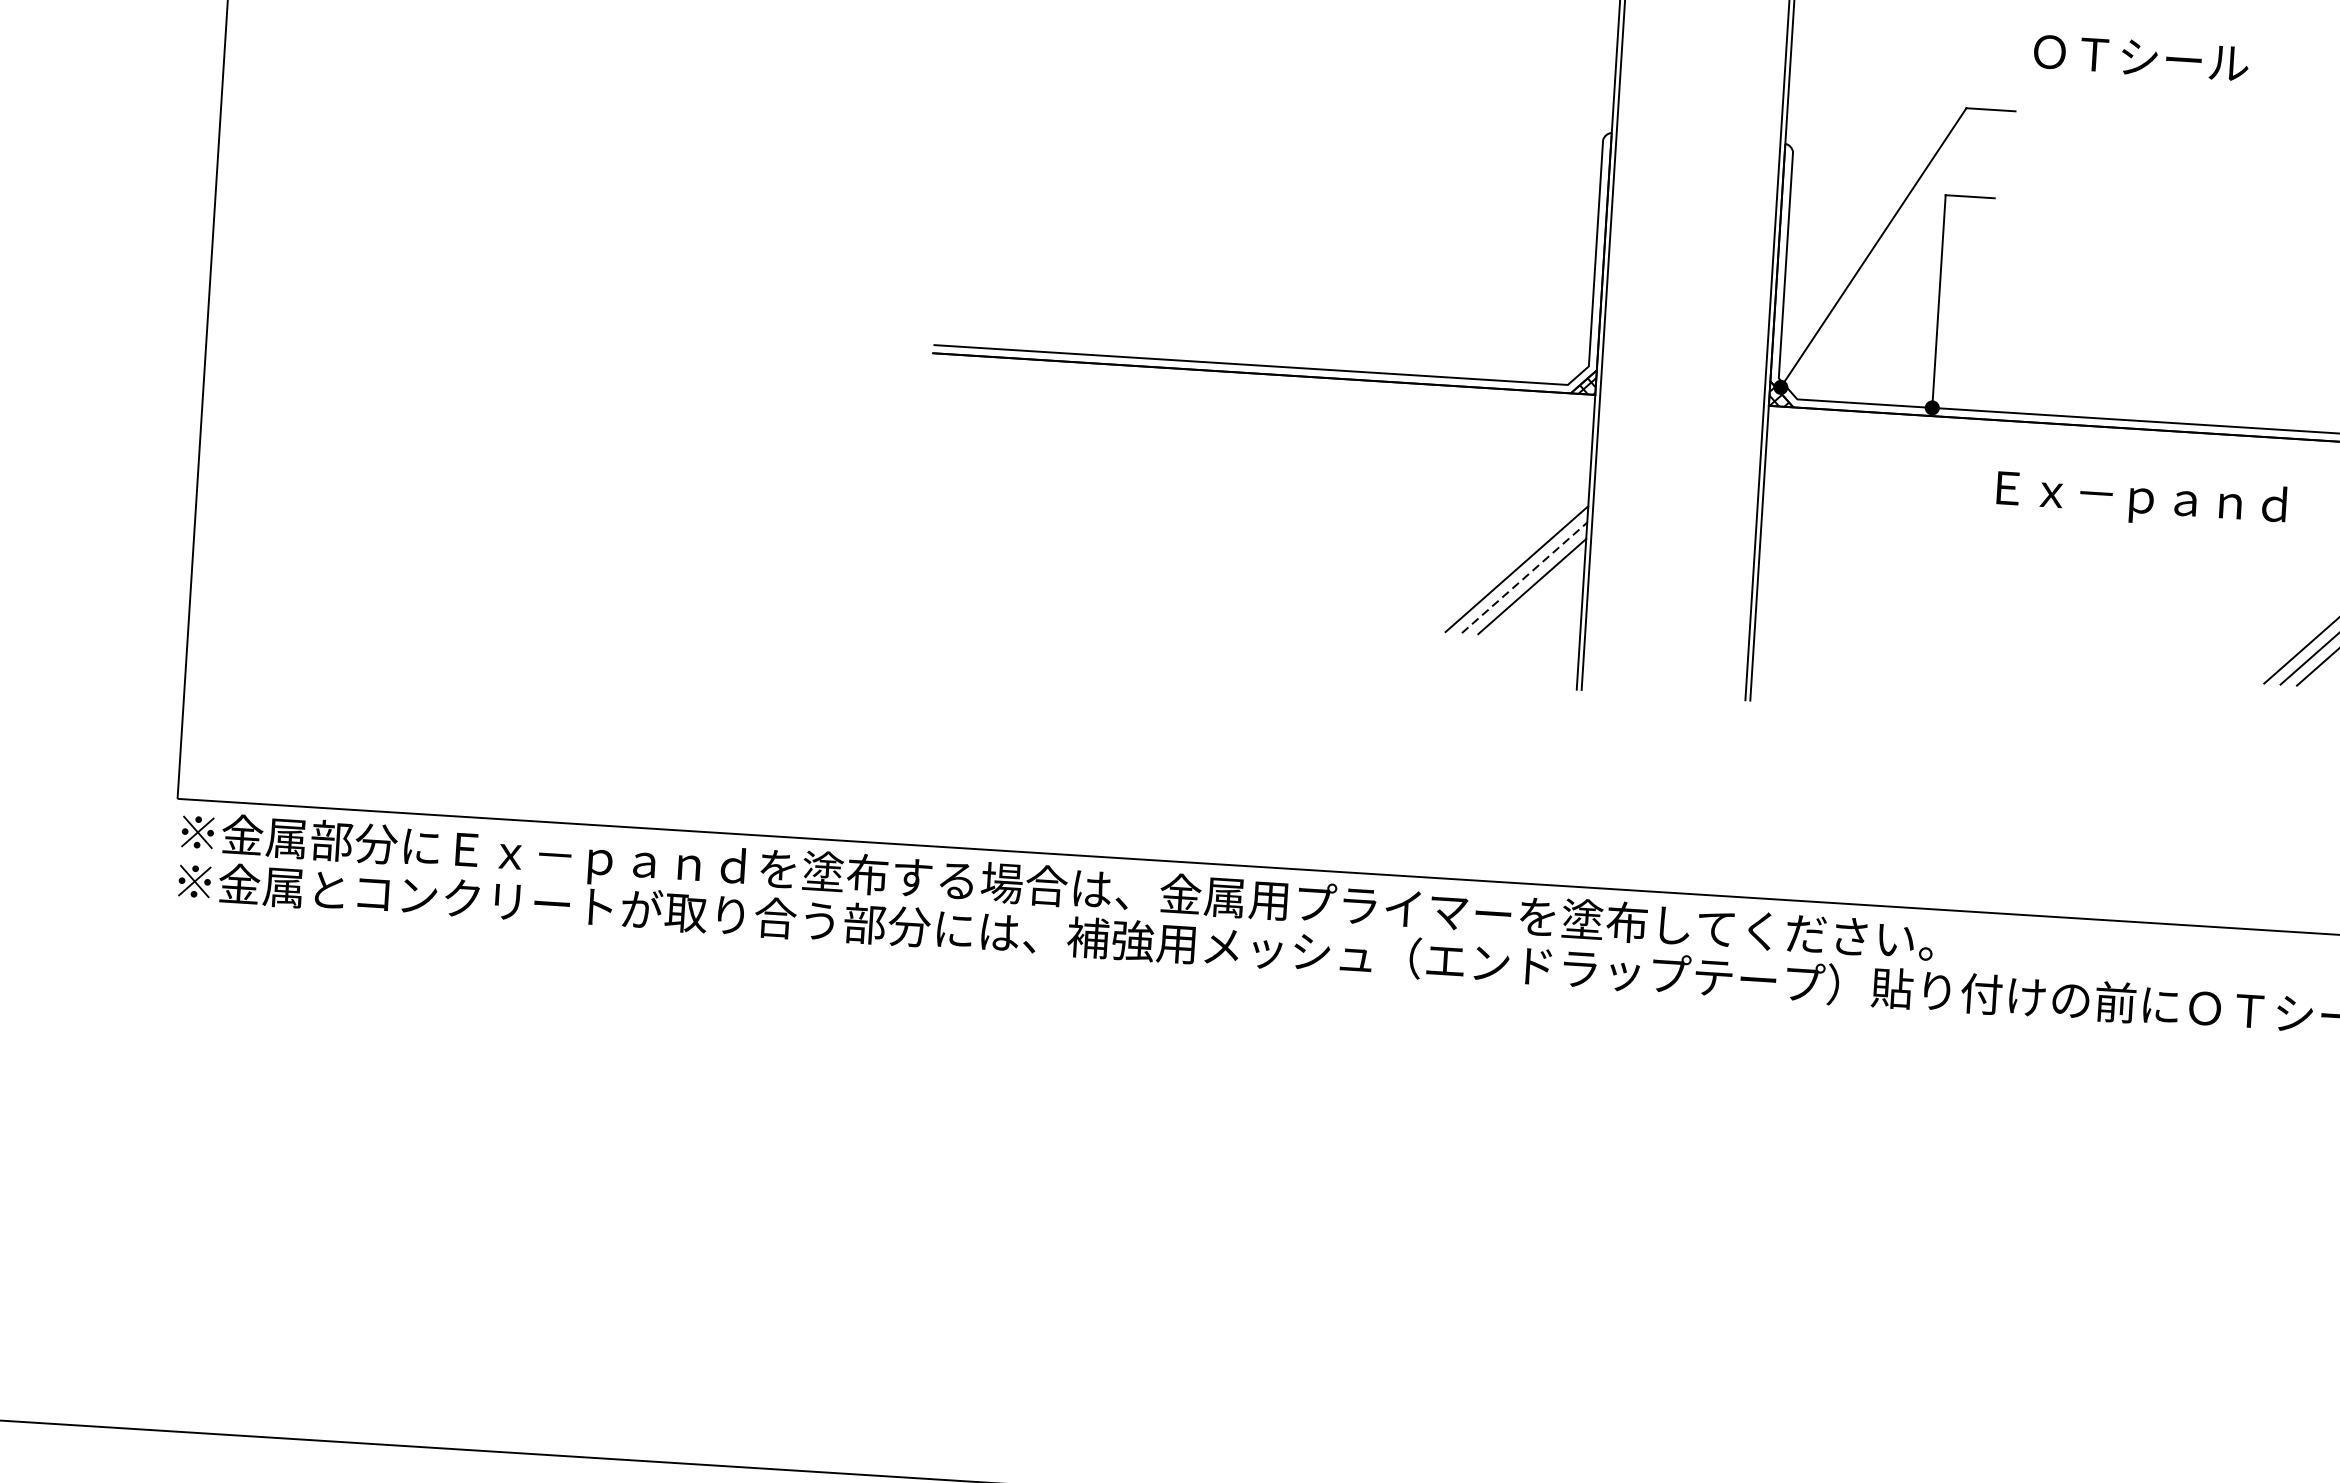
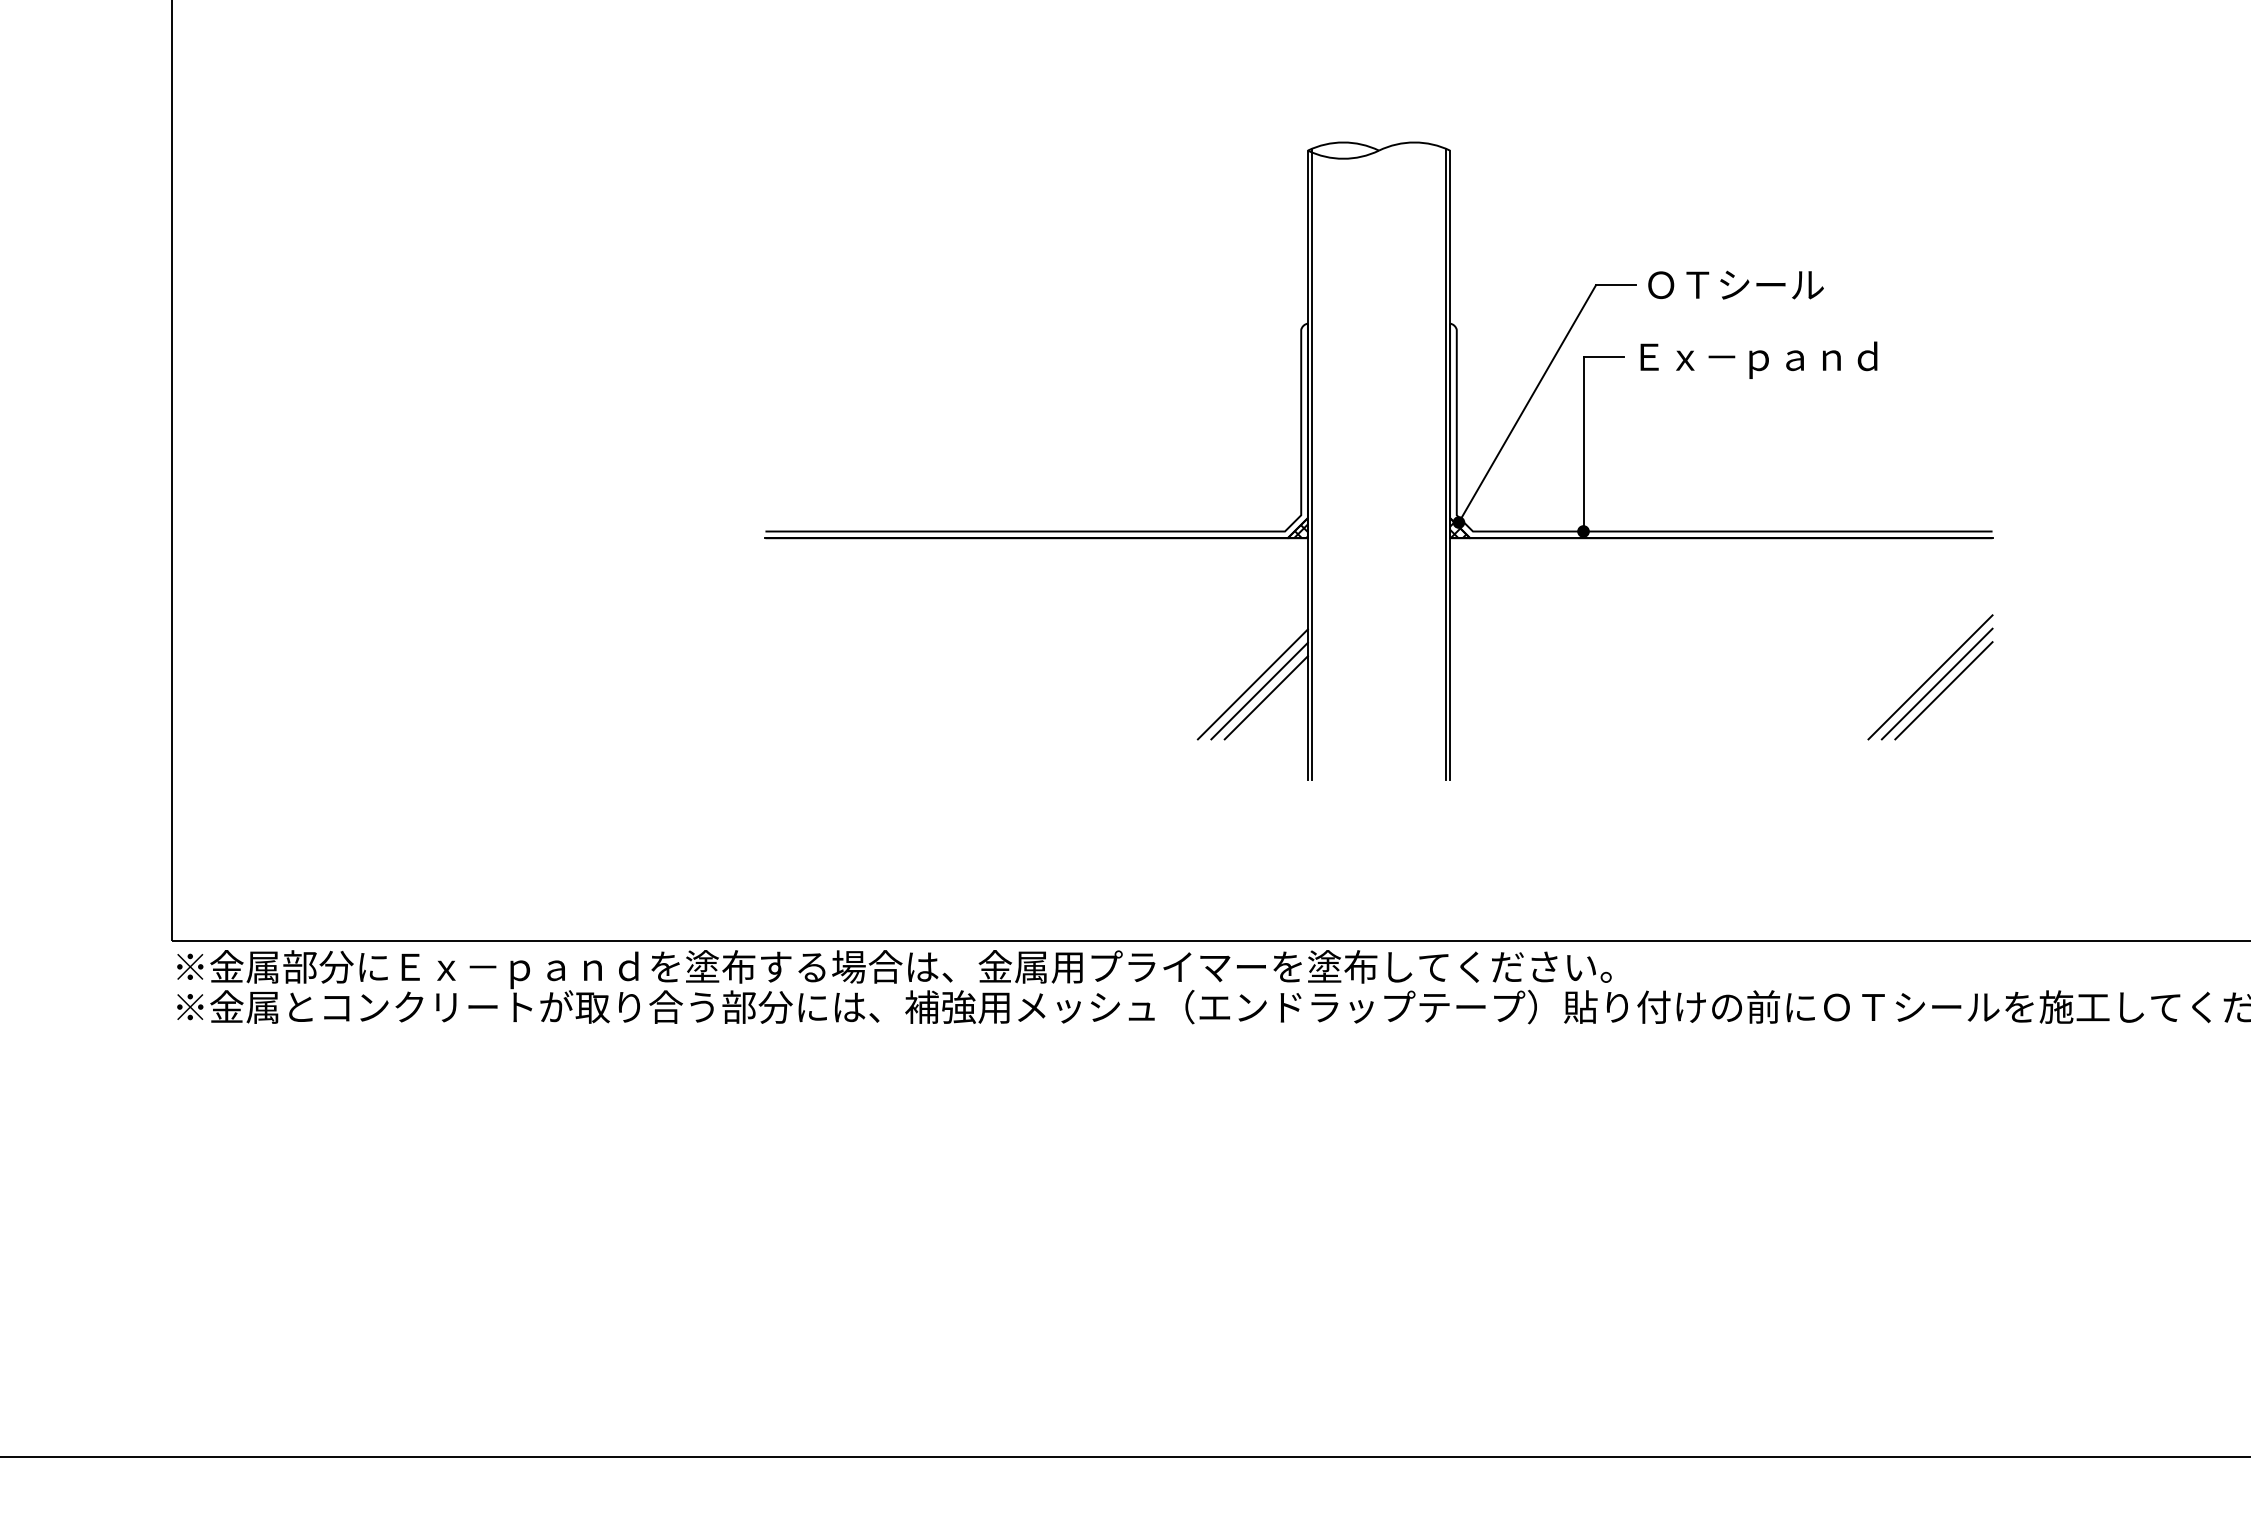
text: (2140, 56) -> (1735, 284), moved
text: (2141, 499) -> (1758, 359), moved
line: (1524, 577) -> (1259, 690), dashed -> solid

